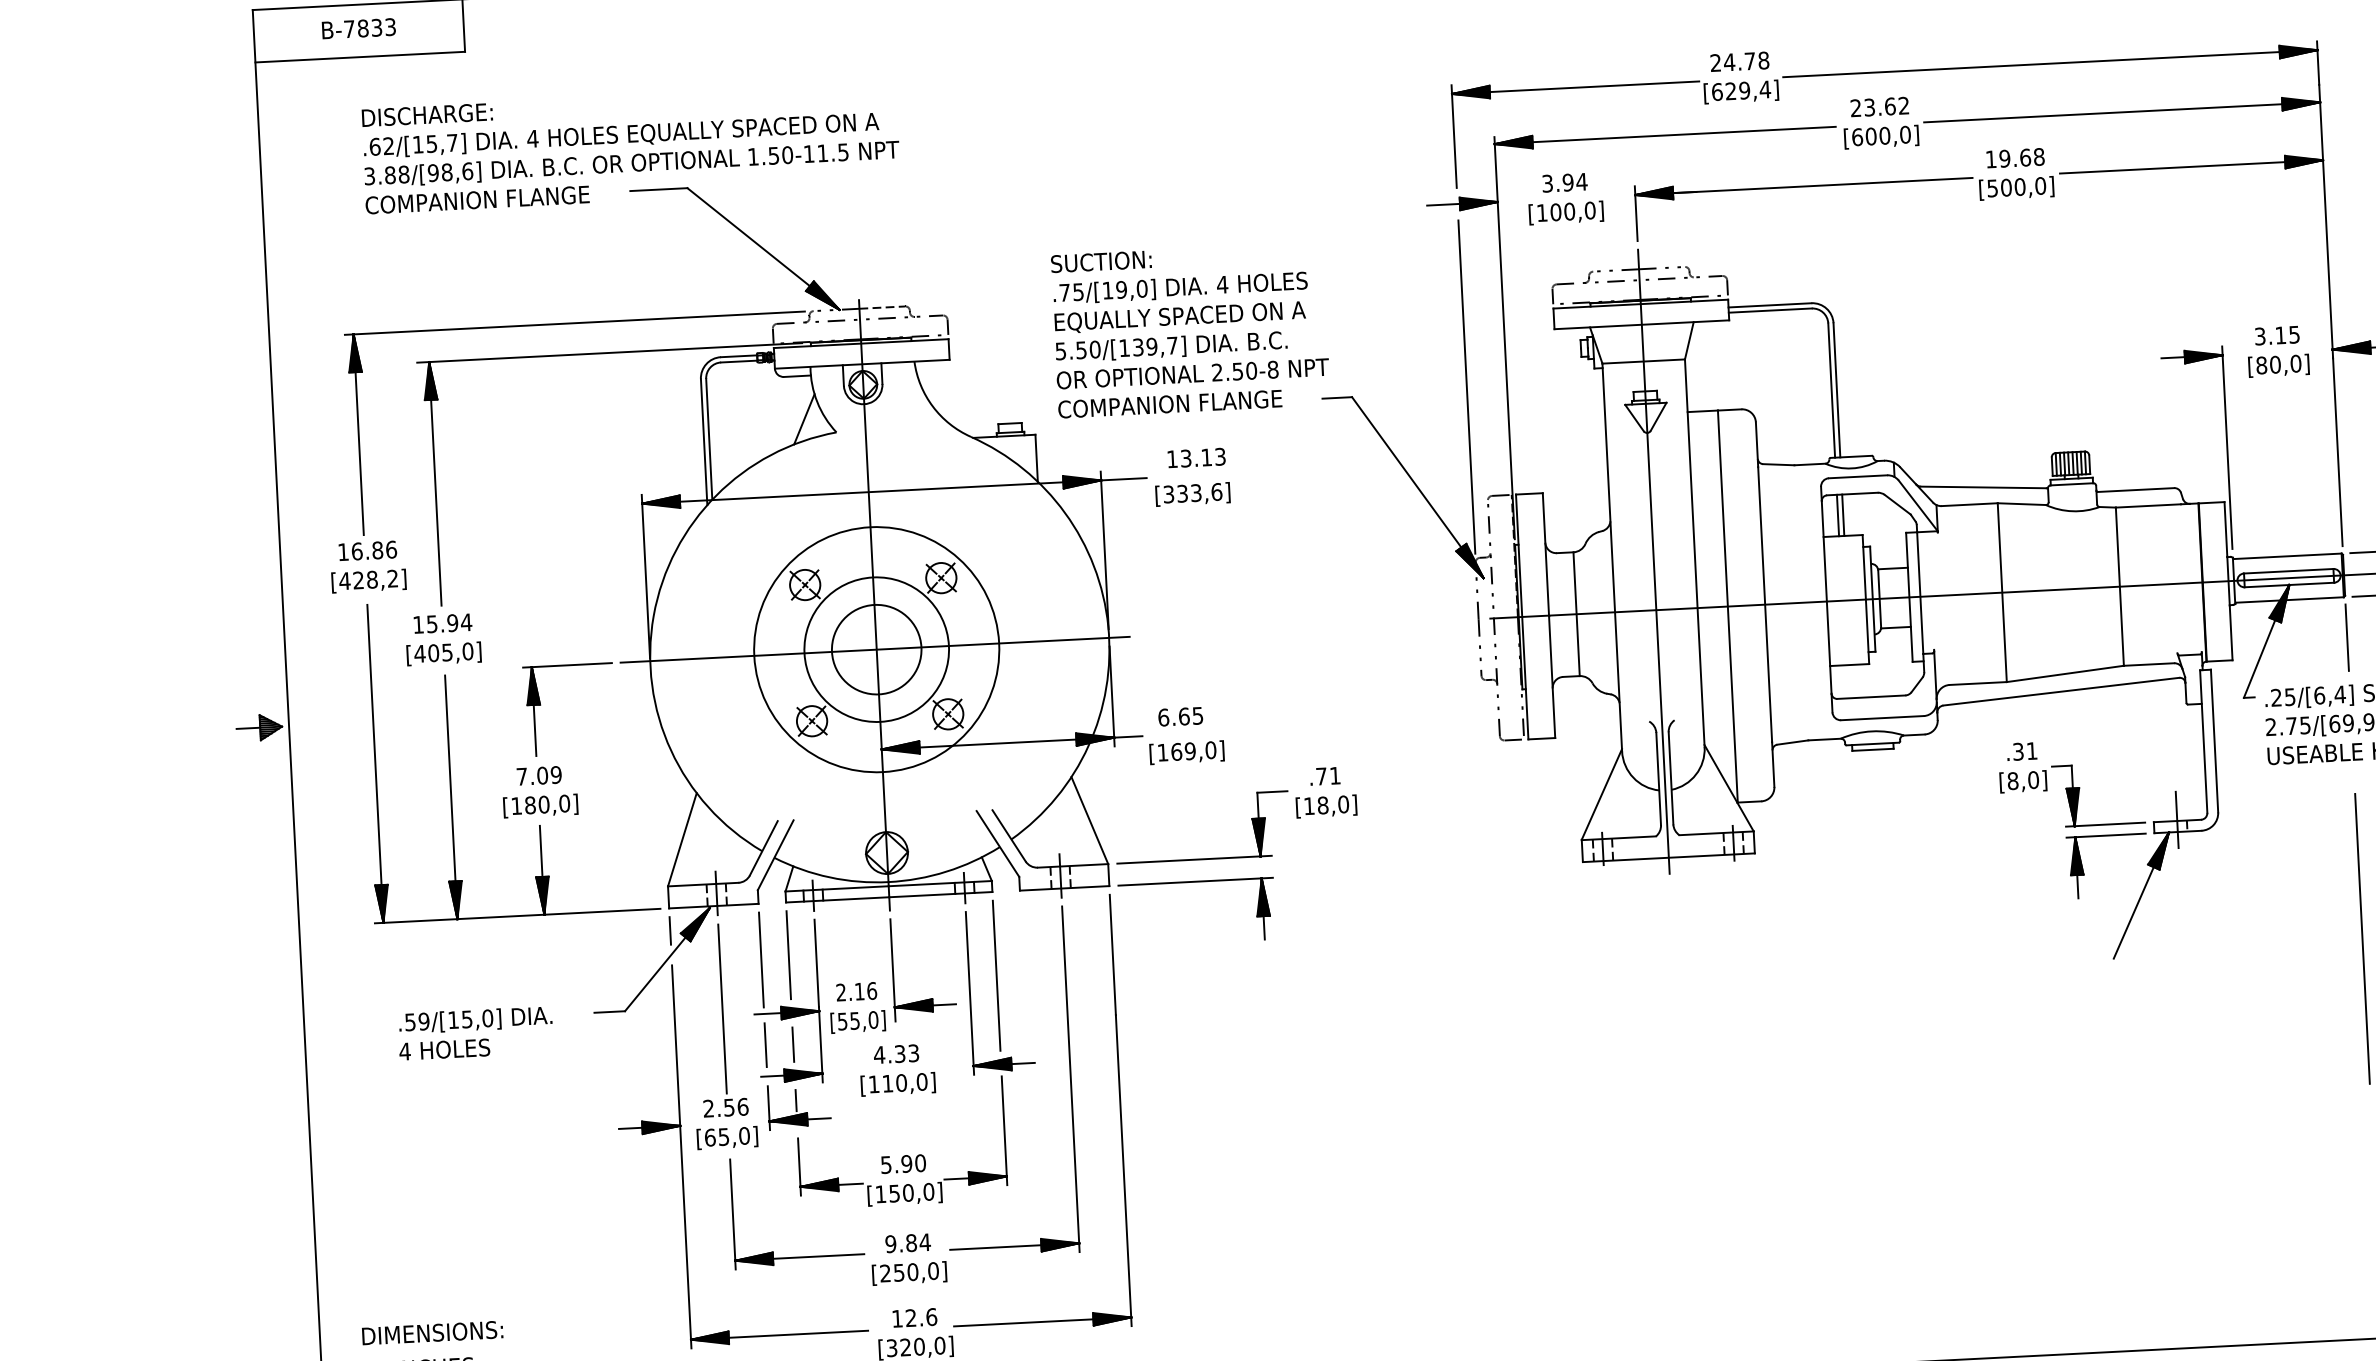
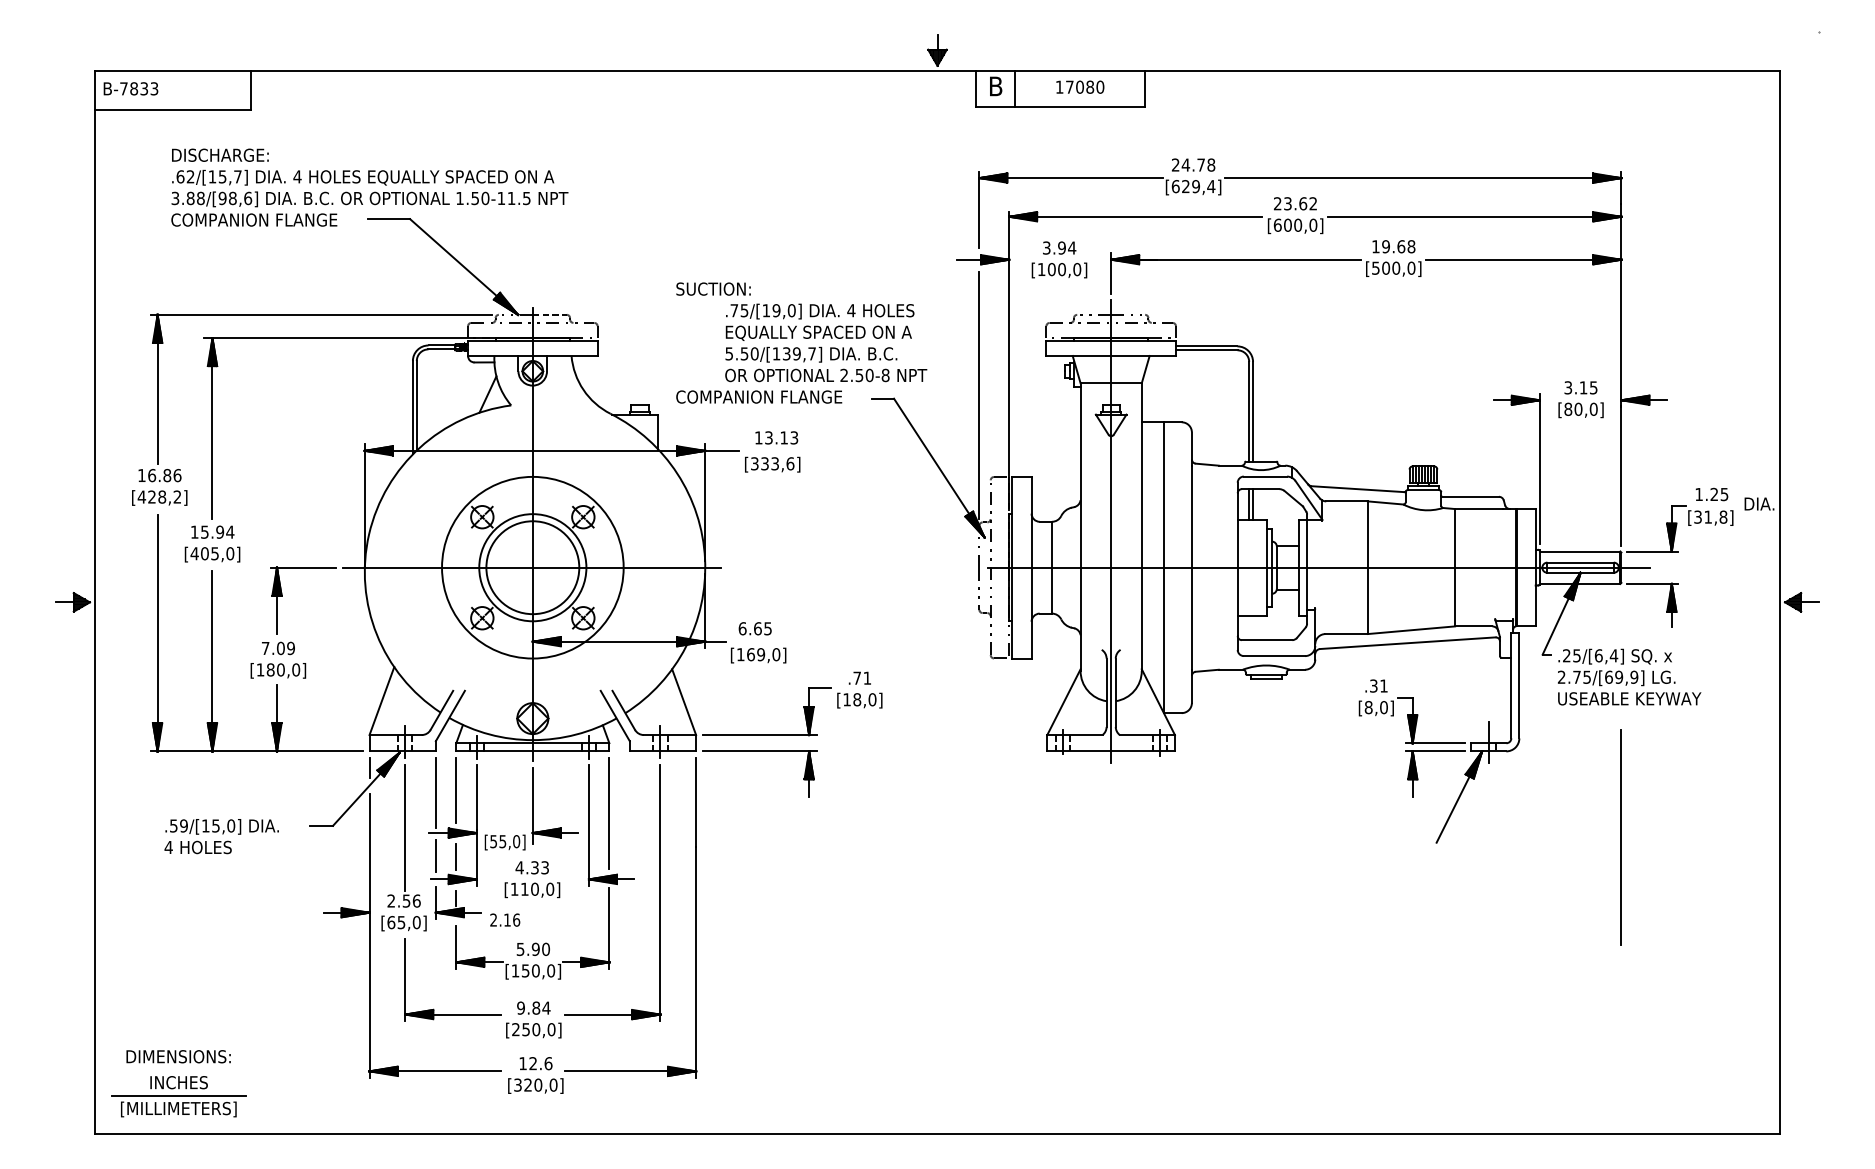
text: (358, 28) -> (130, 88), moved
text: (1191, 329) -> (826, 342), moved
line: (2347, 637) -> (1621, 613), removed
circle: (876, 649) -> (532, 567), size x1.4
text: (857, 990) -> (505, 919), moved

